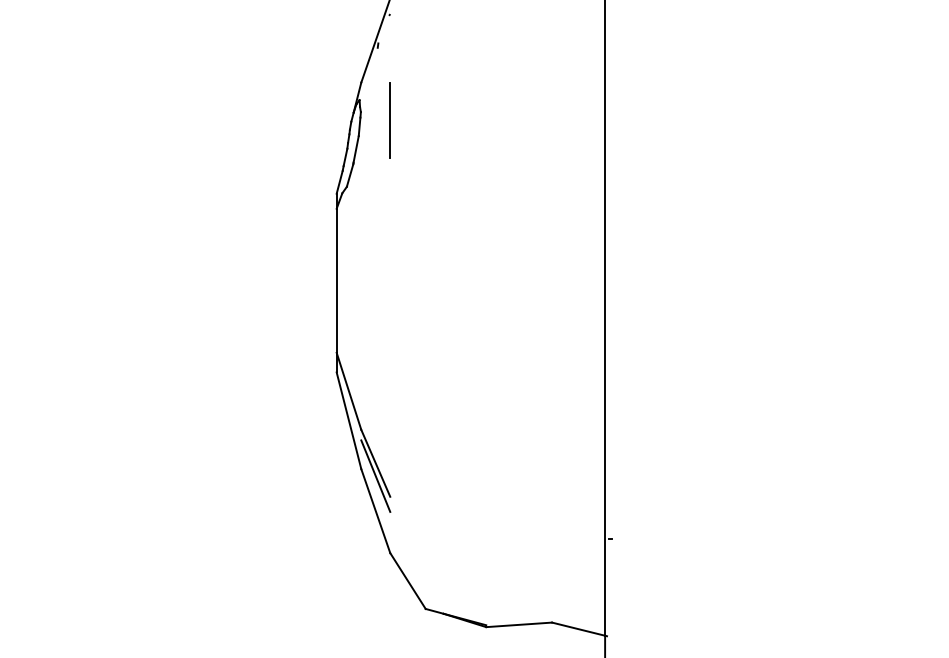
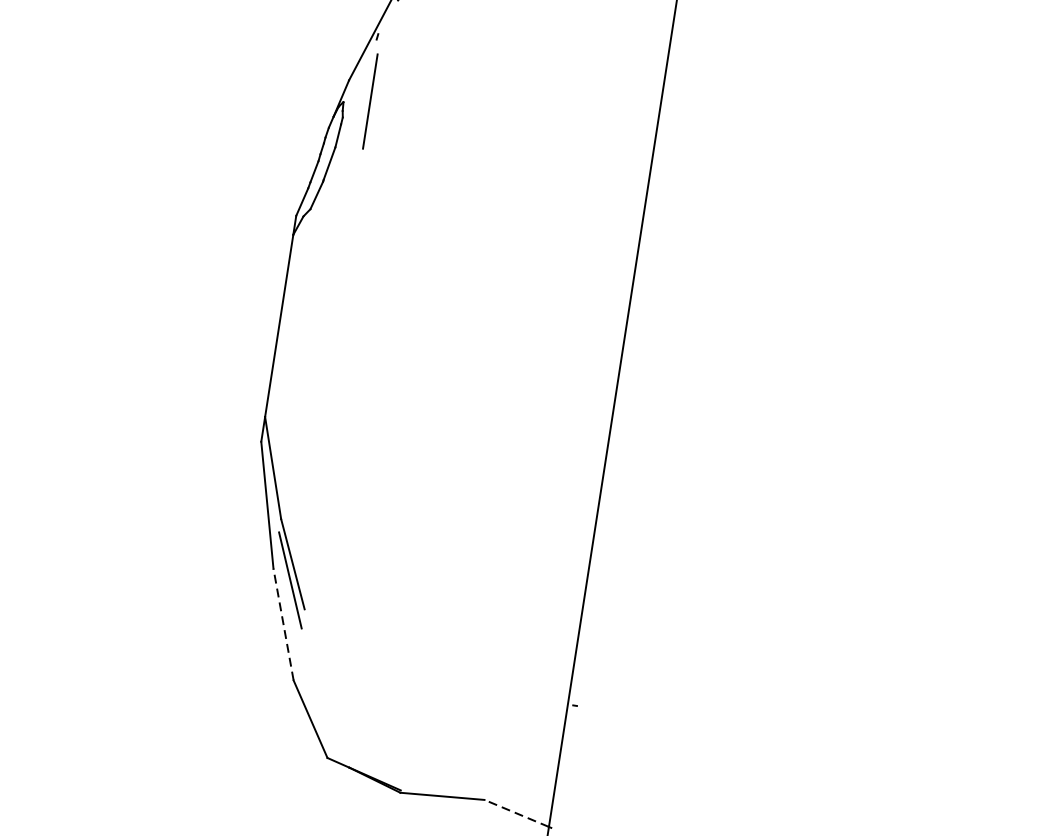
line: (389, 120) -> (369, 101), moved
line: (375, 510) -> (283, 623), solid -> dashed
line: (578, 629) -> (516, 813), solid -> dashed

